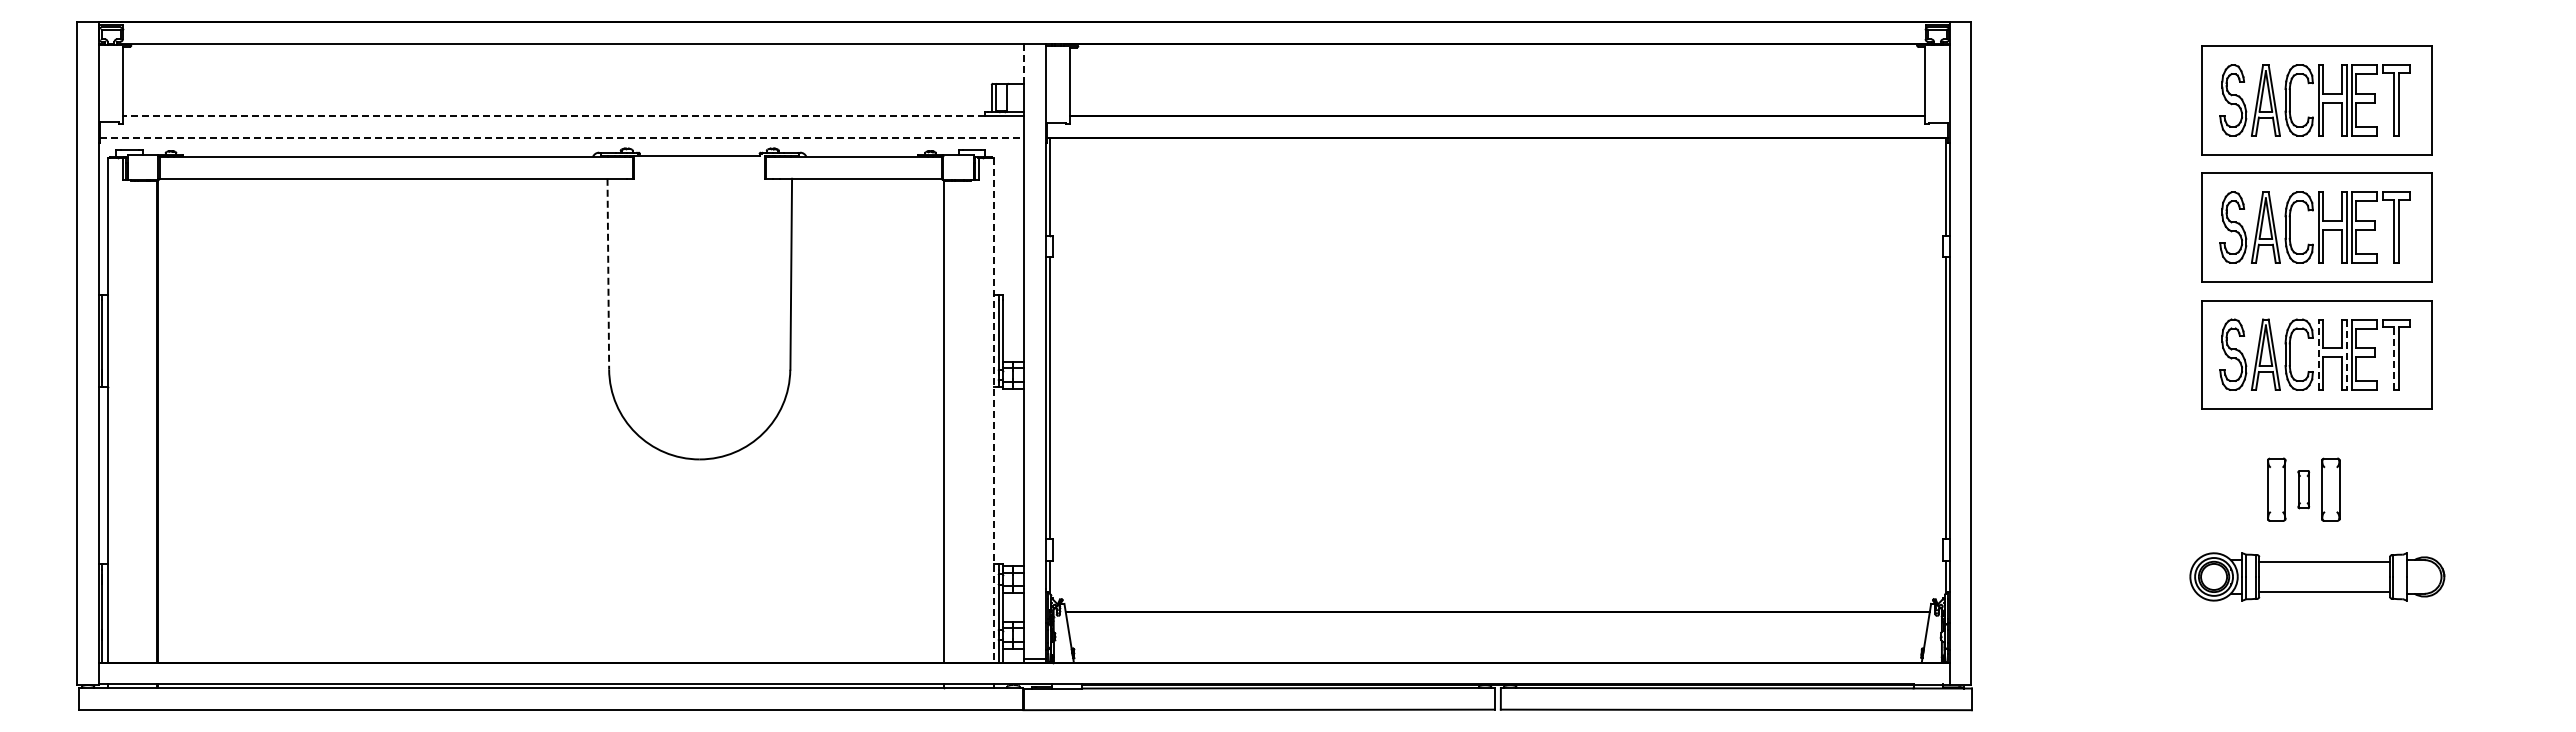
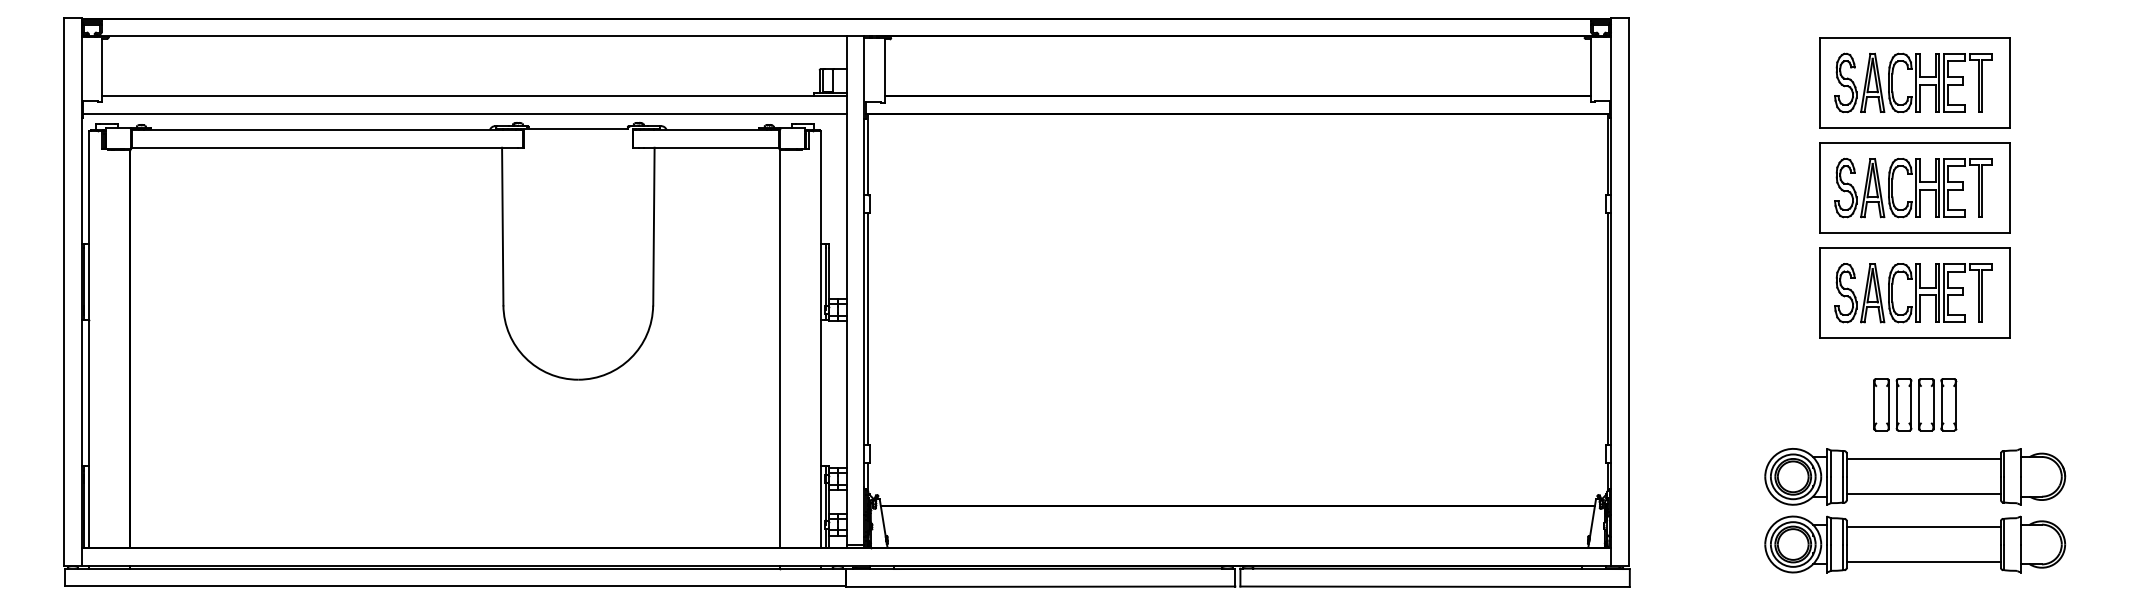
line: (1024, 63) -> (846, 52), dashed -> solid
line: (554, 116) -> (458, 96), dashed -> solid
line: (562, 137) -> (464, 113), dashed -> solid
line: (608, 274) -> (502, 226), dashed -> solid
line: (2318, 354) -> (1916, 292), dashed -> solid
line: (2346, 355) -> (1939, 293), dashed -> solid
line: (2394, 357) -> (1979, 295), dashed -> solid
line: (993, 411) -> (821, 340), dashed -> solid
part: (2303, 489) -> (1903, 404), size x1.67
part: (2358, 489) -> (1949, 404), added
part: (2317, 576) -> (1915, 476), size x1.43
part: (2317, 658) -> (1915, 544), added

